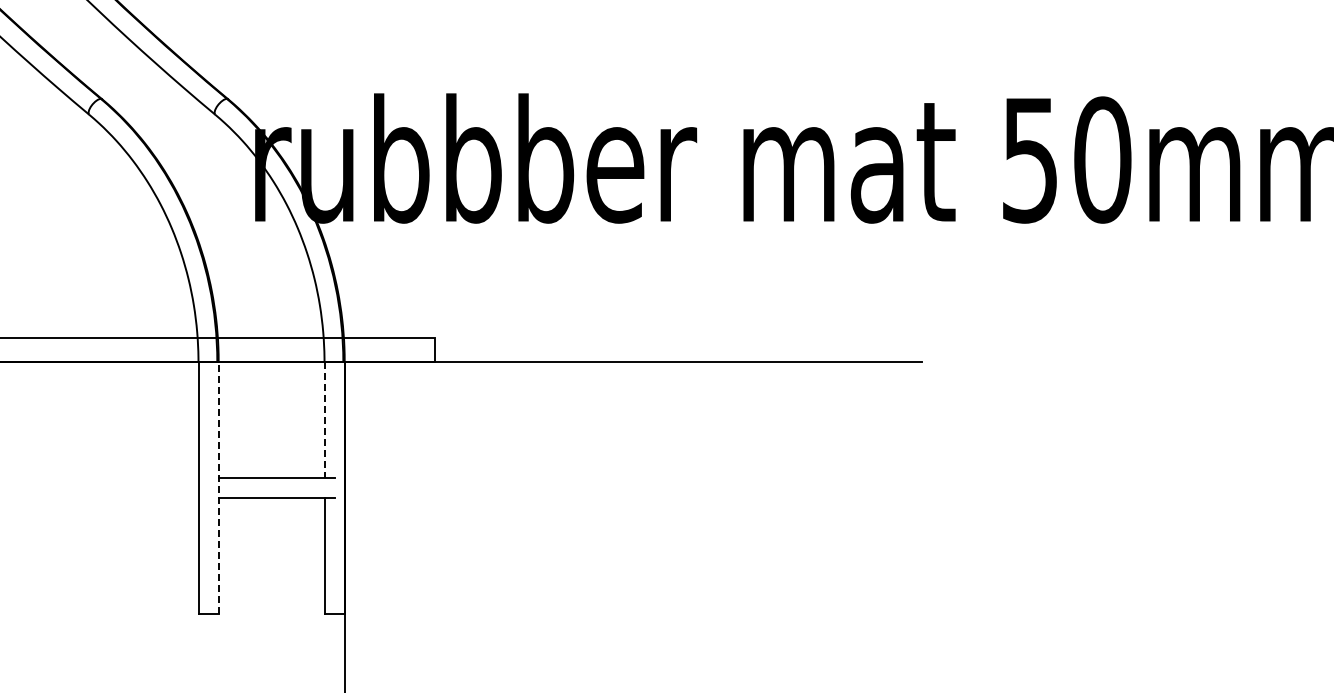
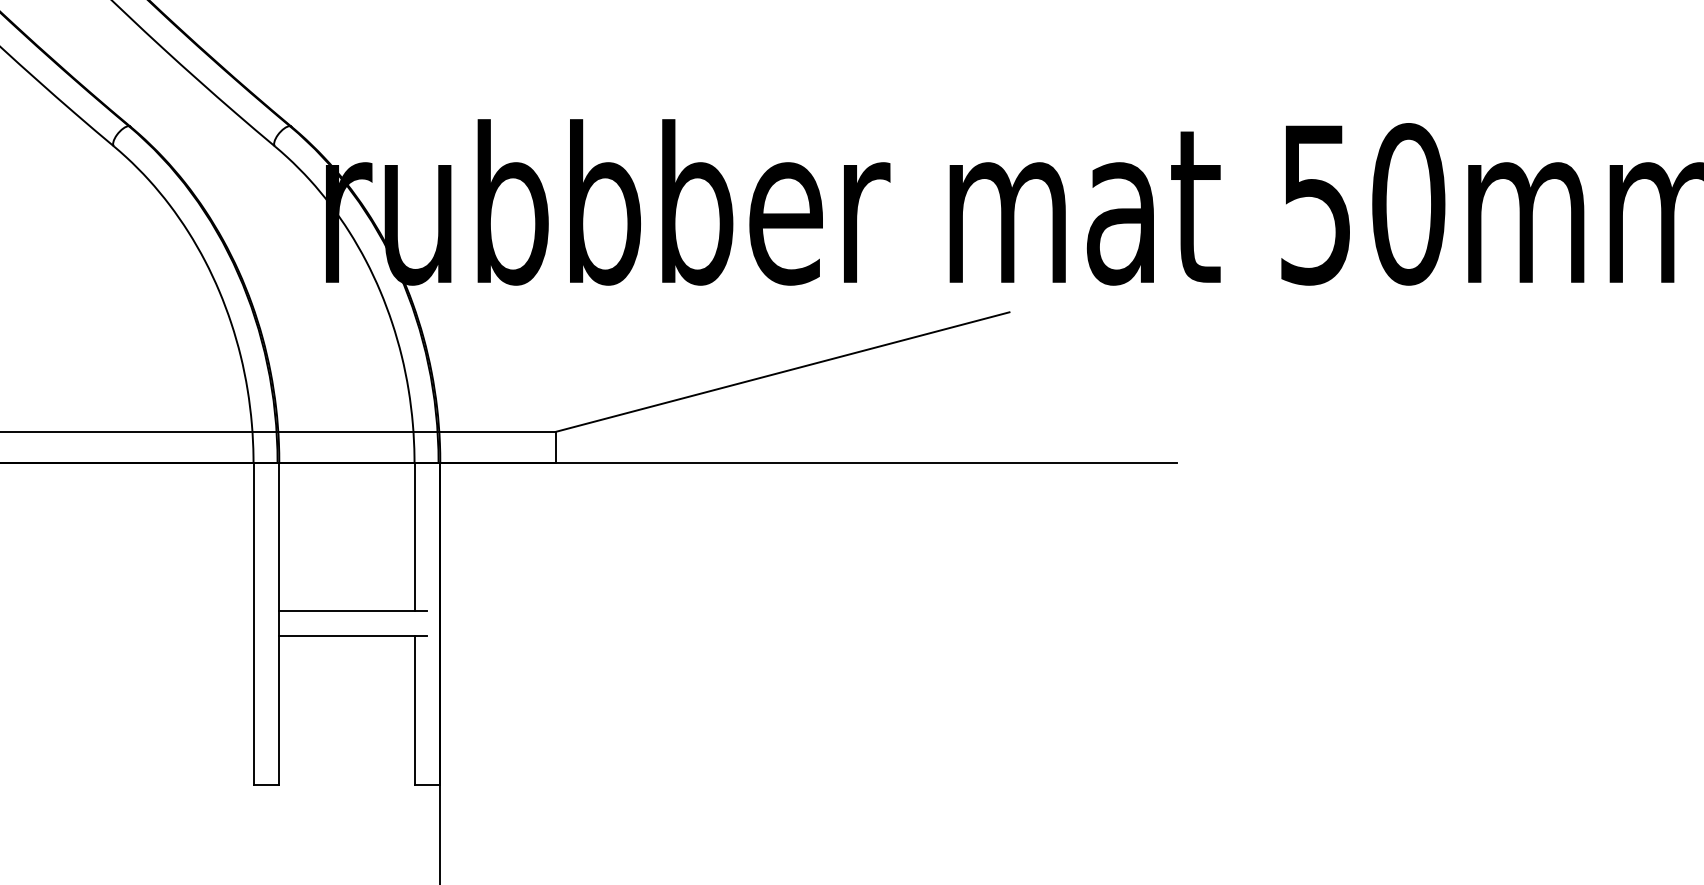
line: (612, 291) -> (782, 372), added
line: (324, 420) -> (414, 537), dashed -> solid
line: (218, 487) -> (279, 622), dashed -> solid

